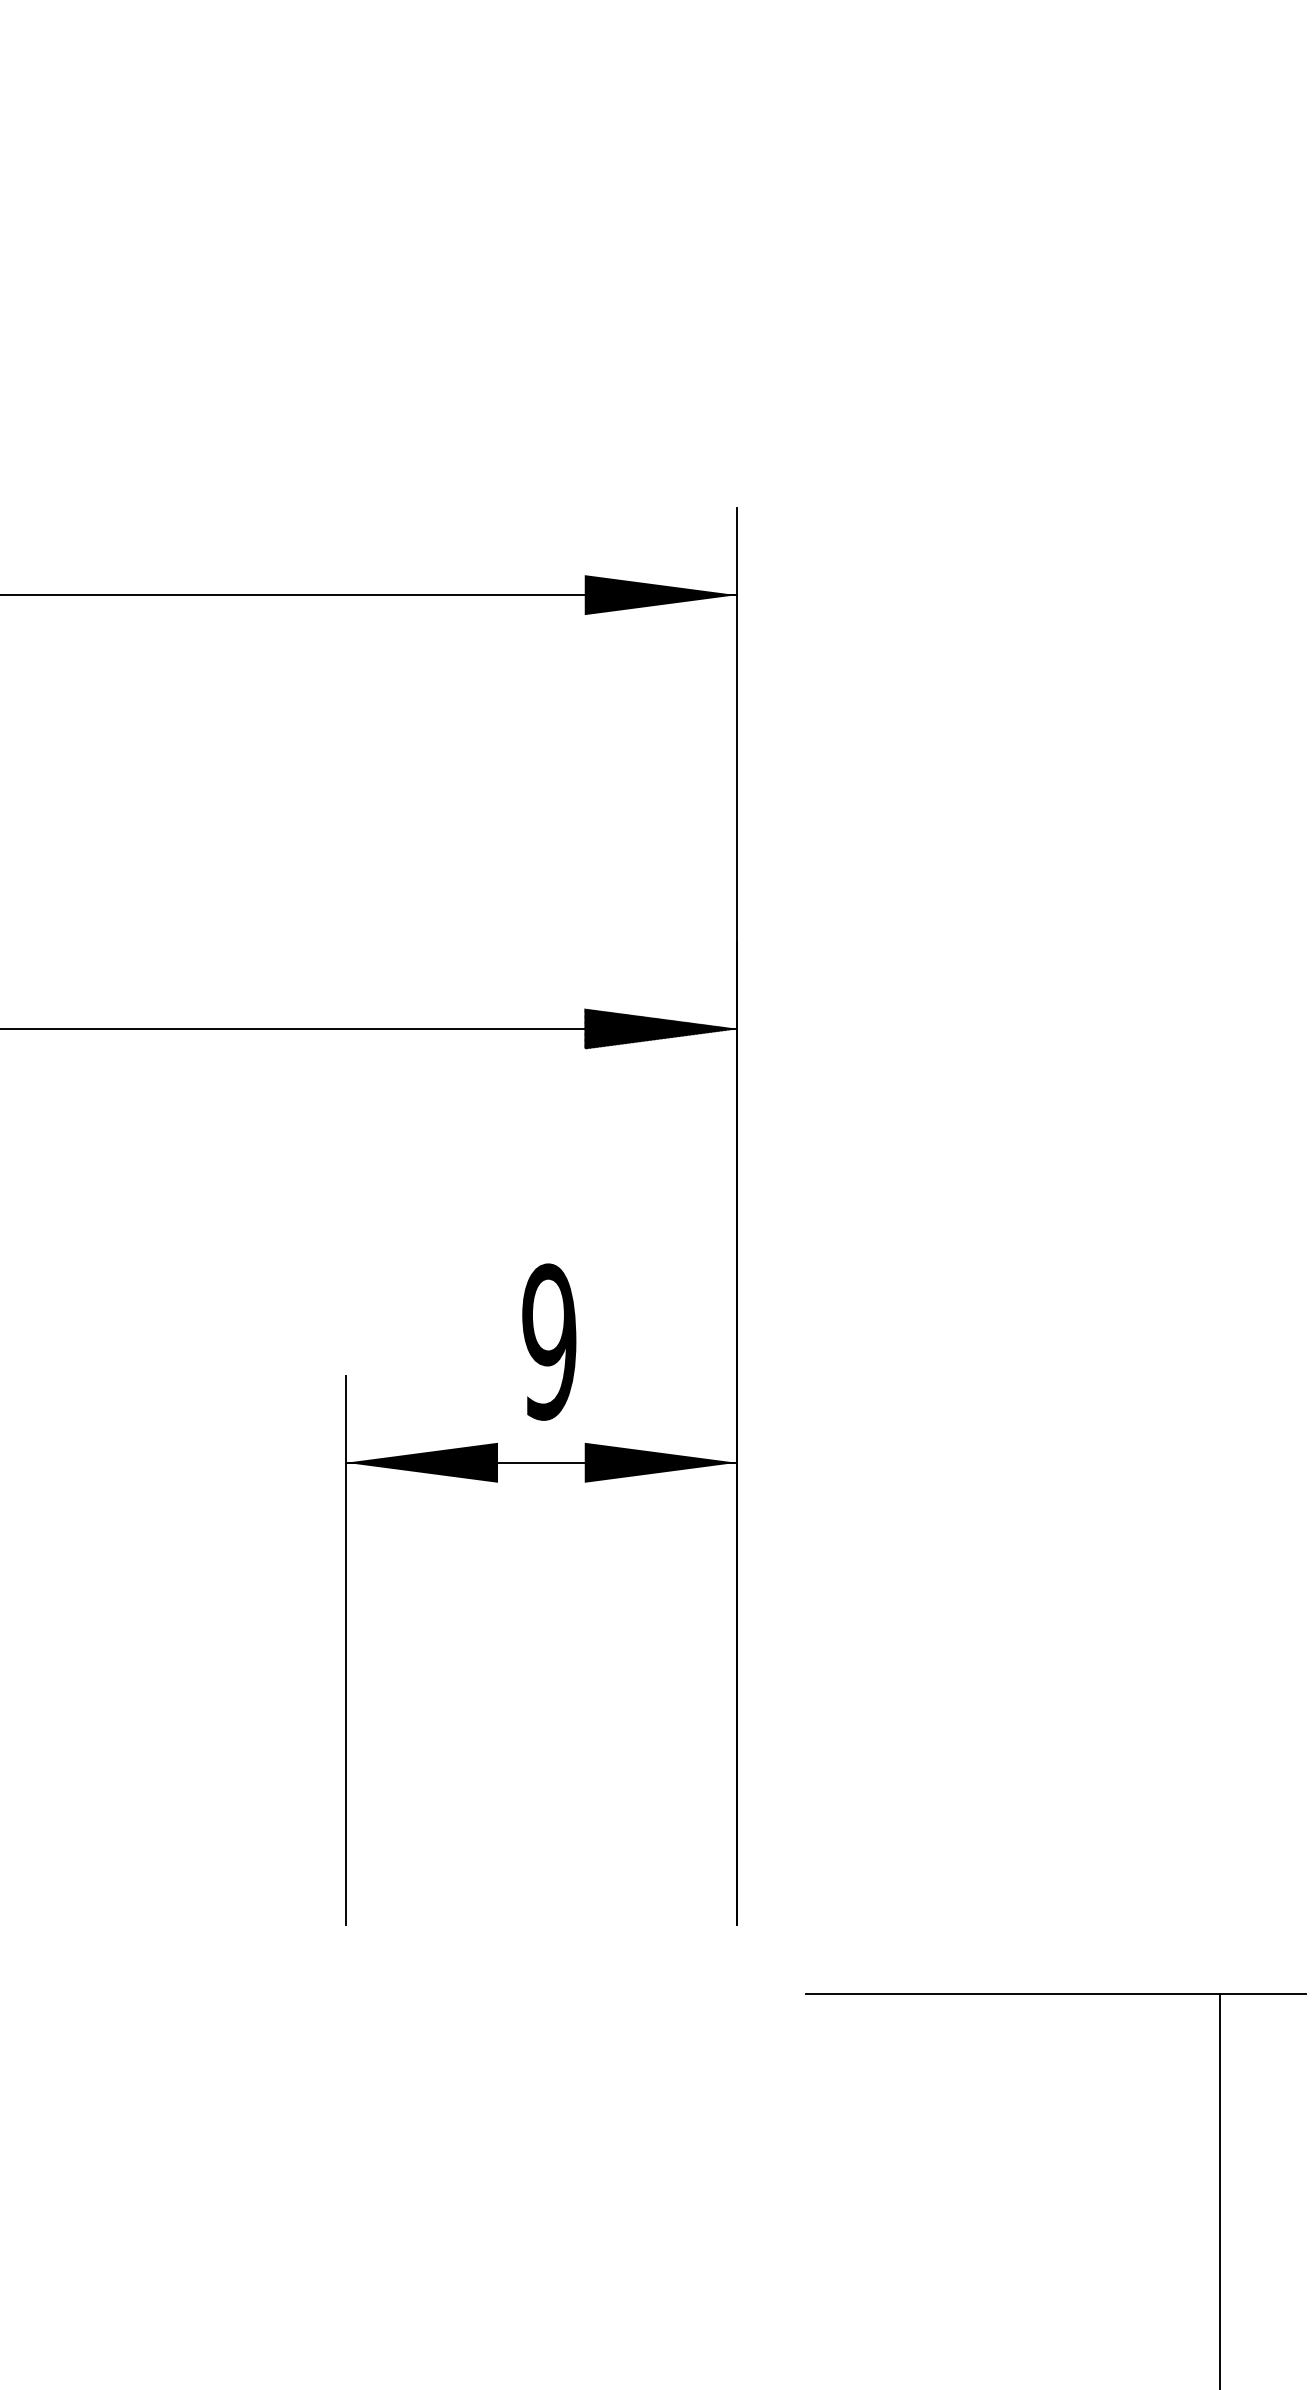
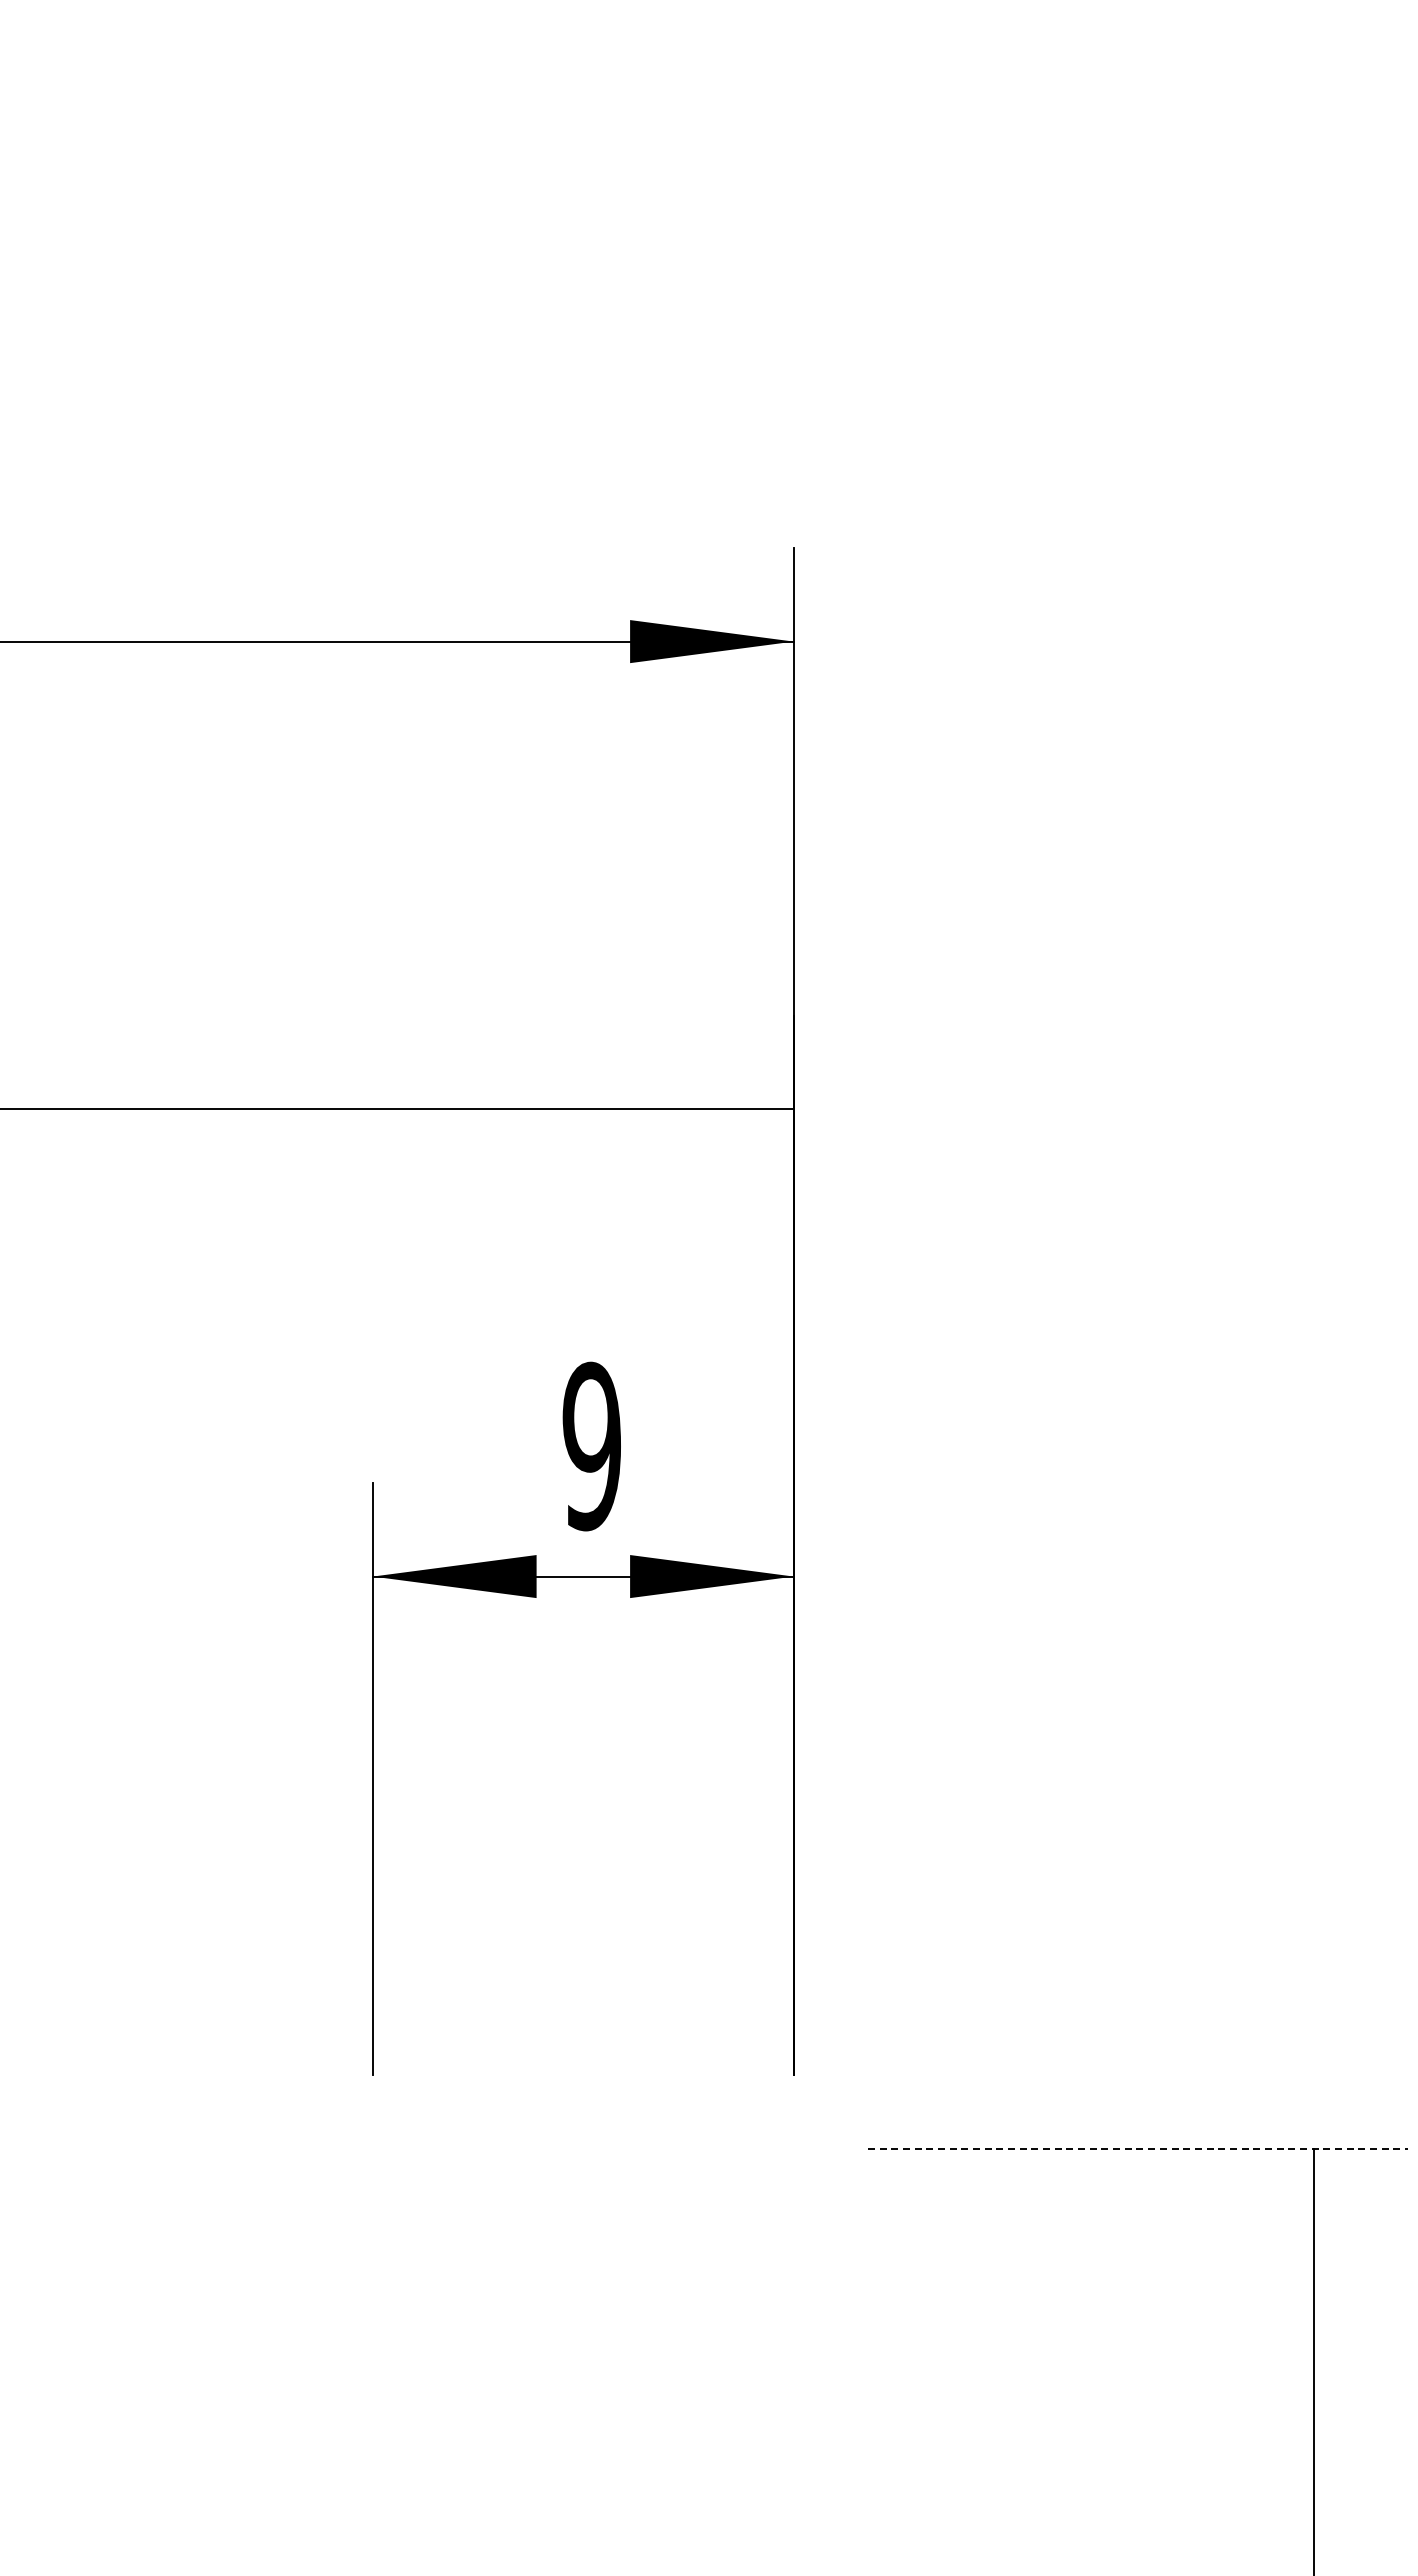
hatch: (660, 1028) -> (711, 1108), removed
line: (1055, 1994) -> (1137, 2149), solid -> dashed

